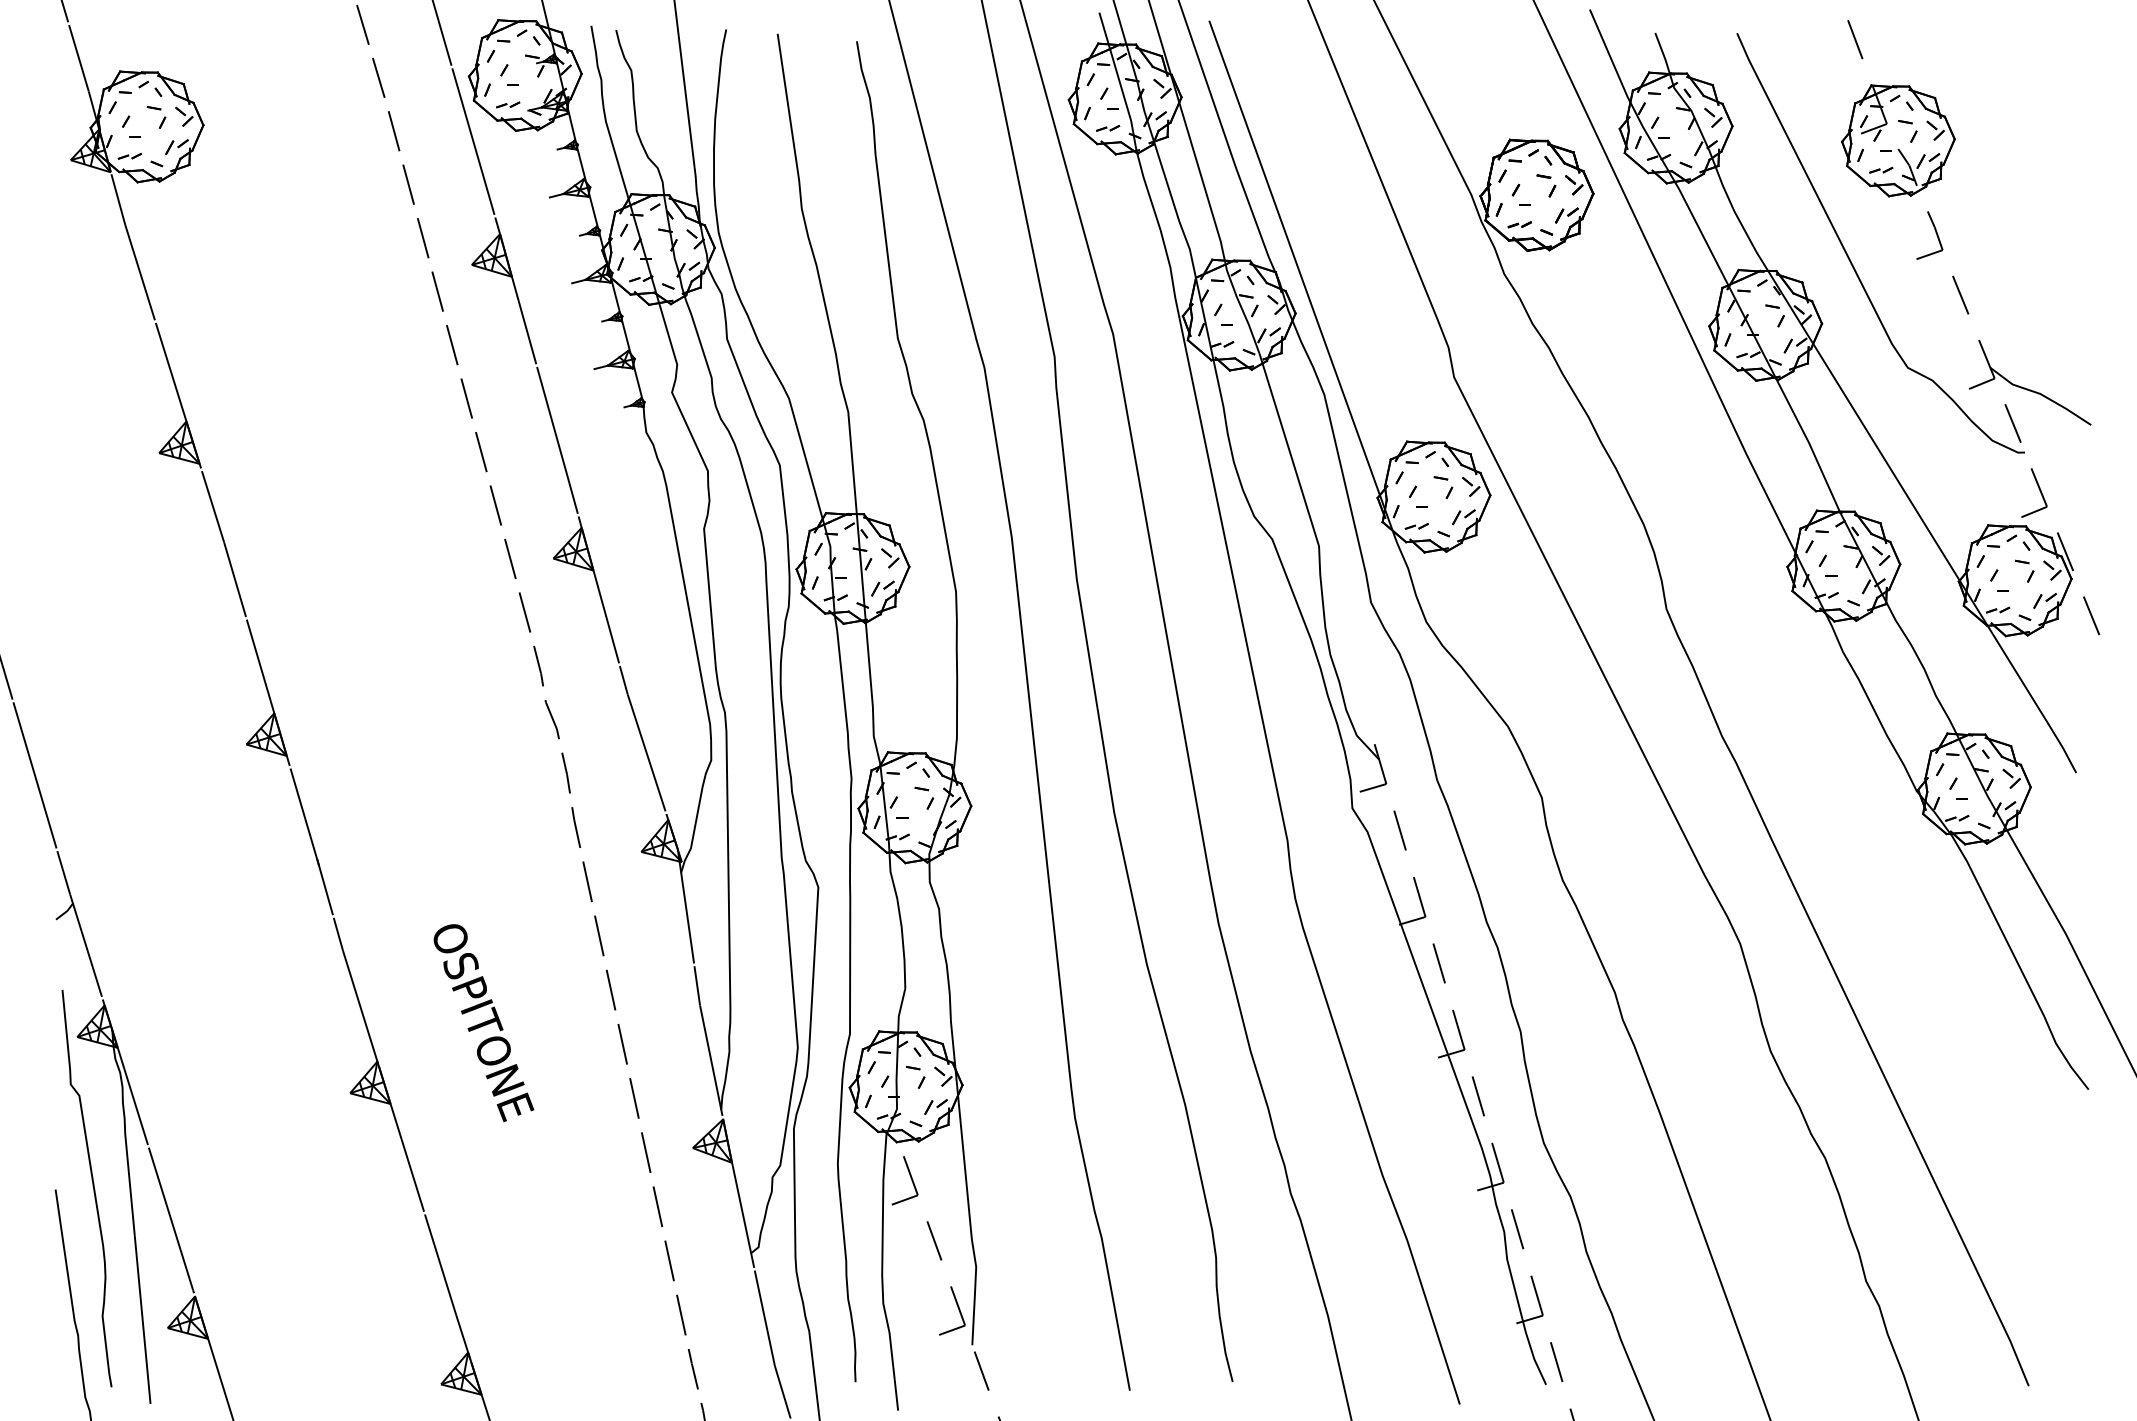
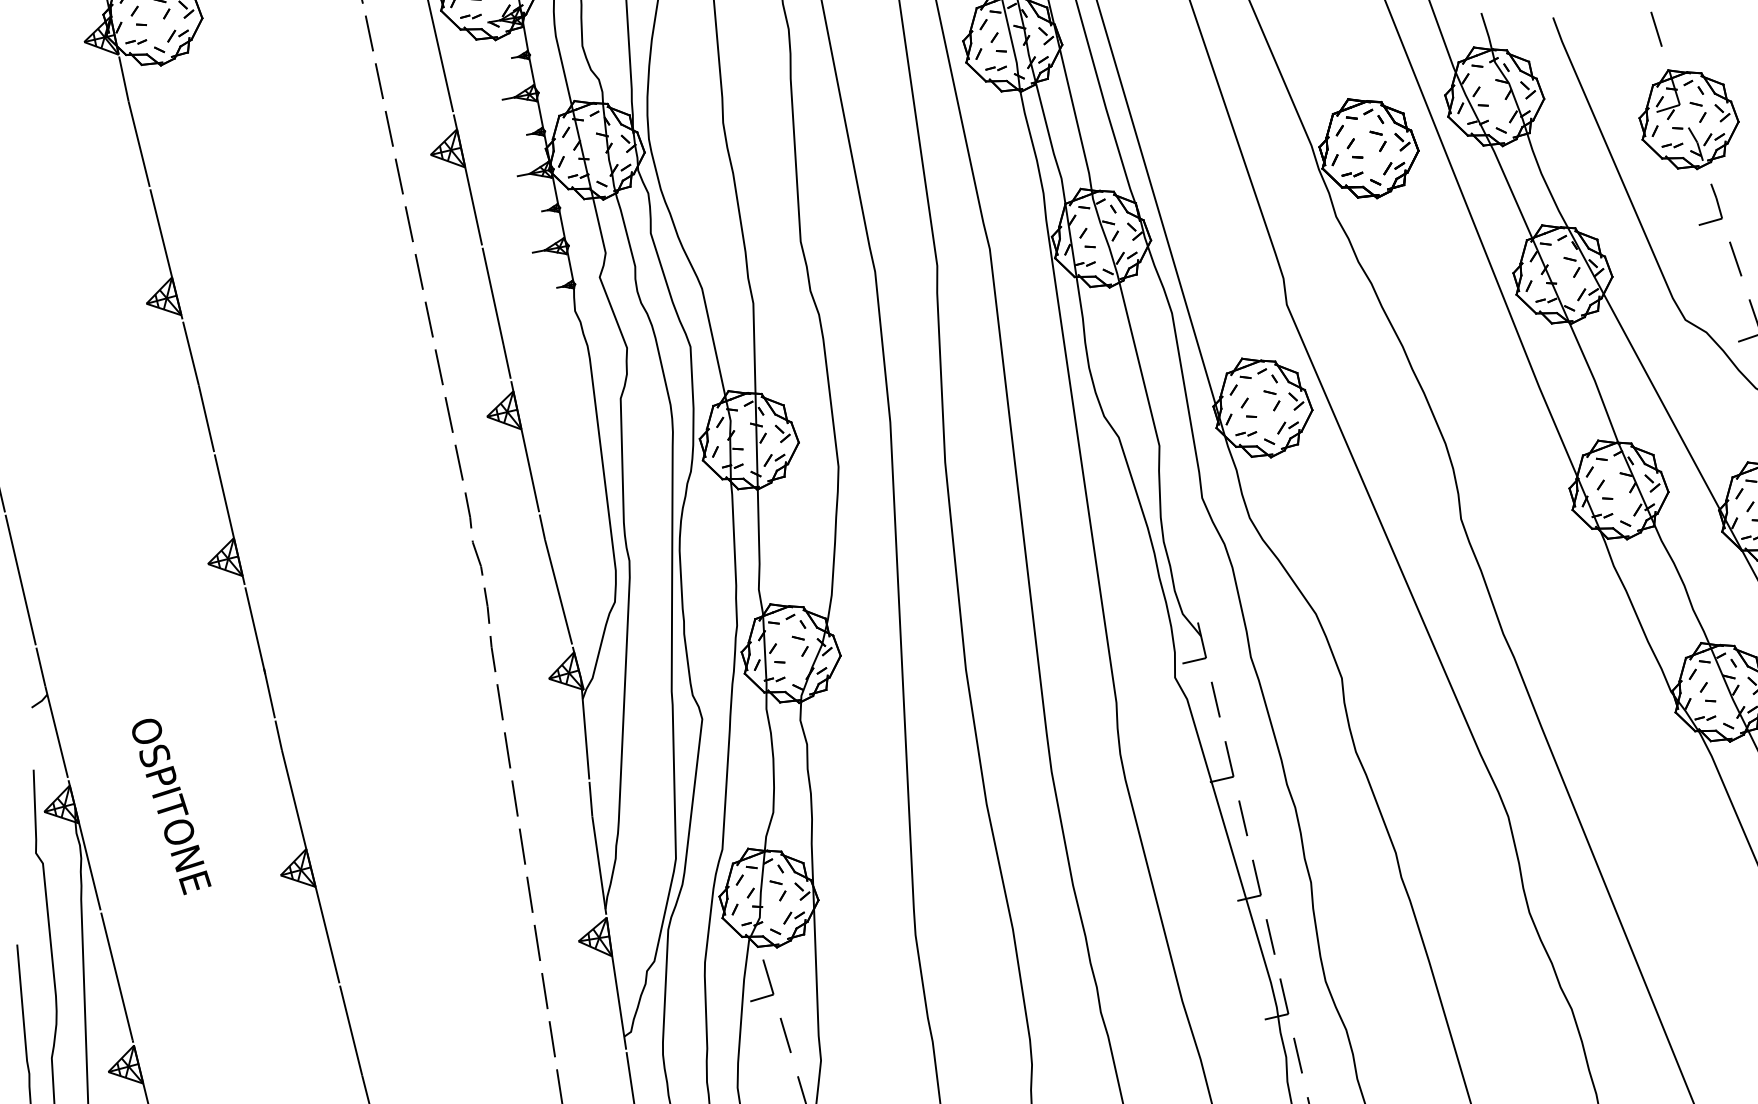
text: (483, 1023) -> (171, 807), moved

